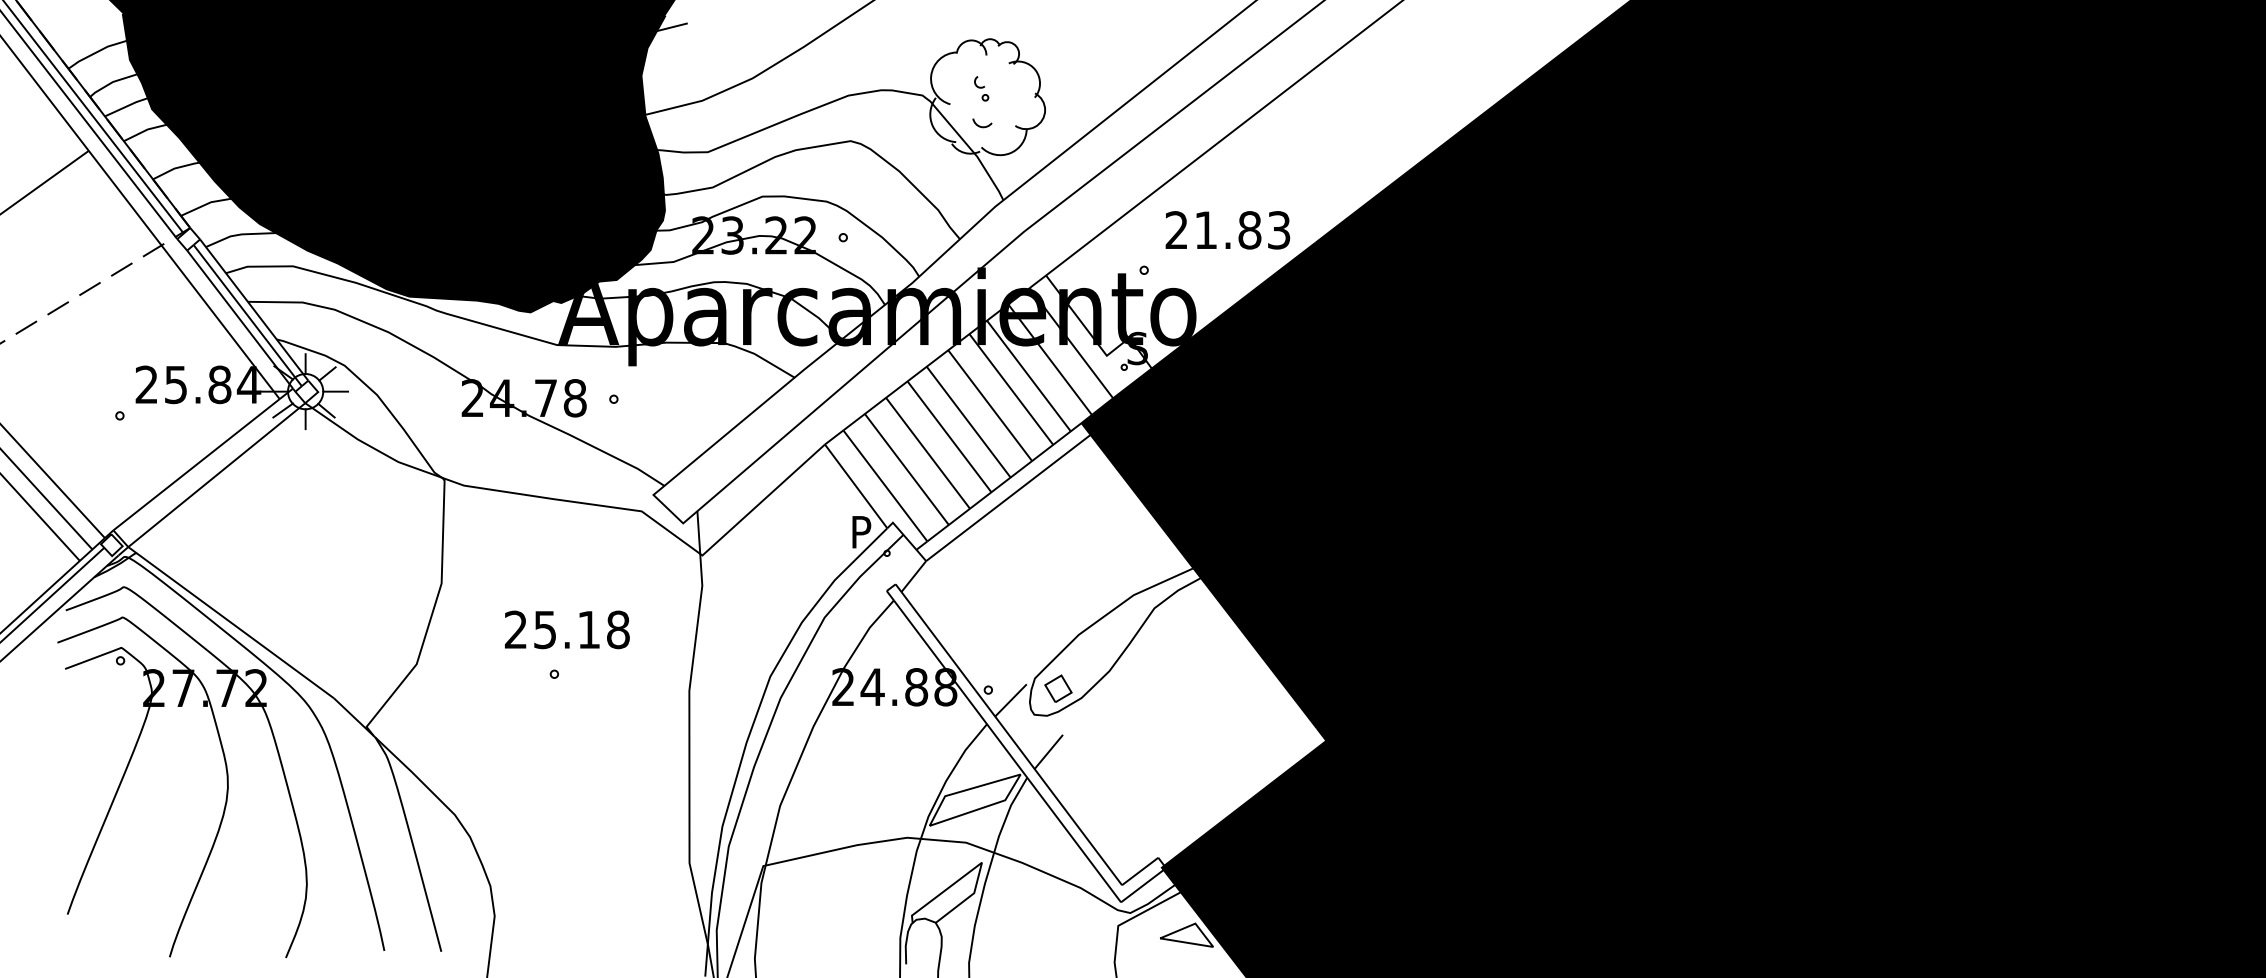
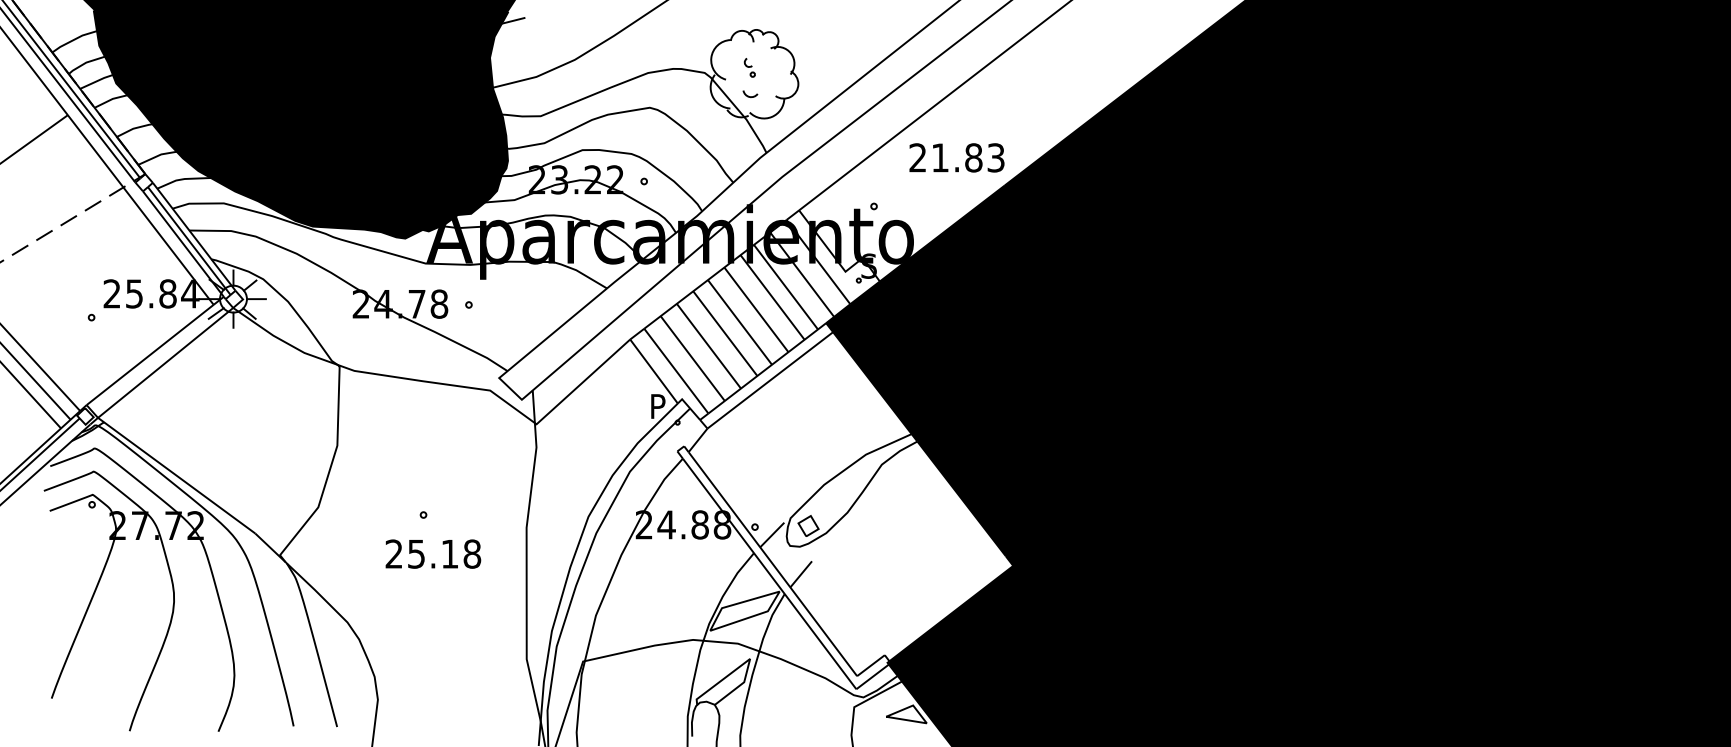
text: (1227, 229) -> (956, 157), moved
text: (567, 629) -> (433, 553), moved

